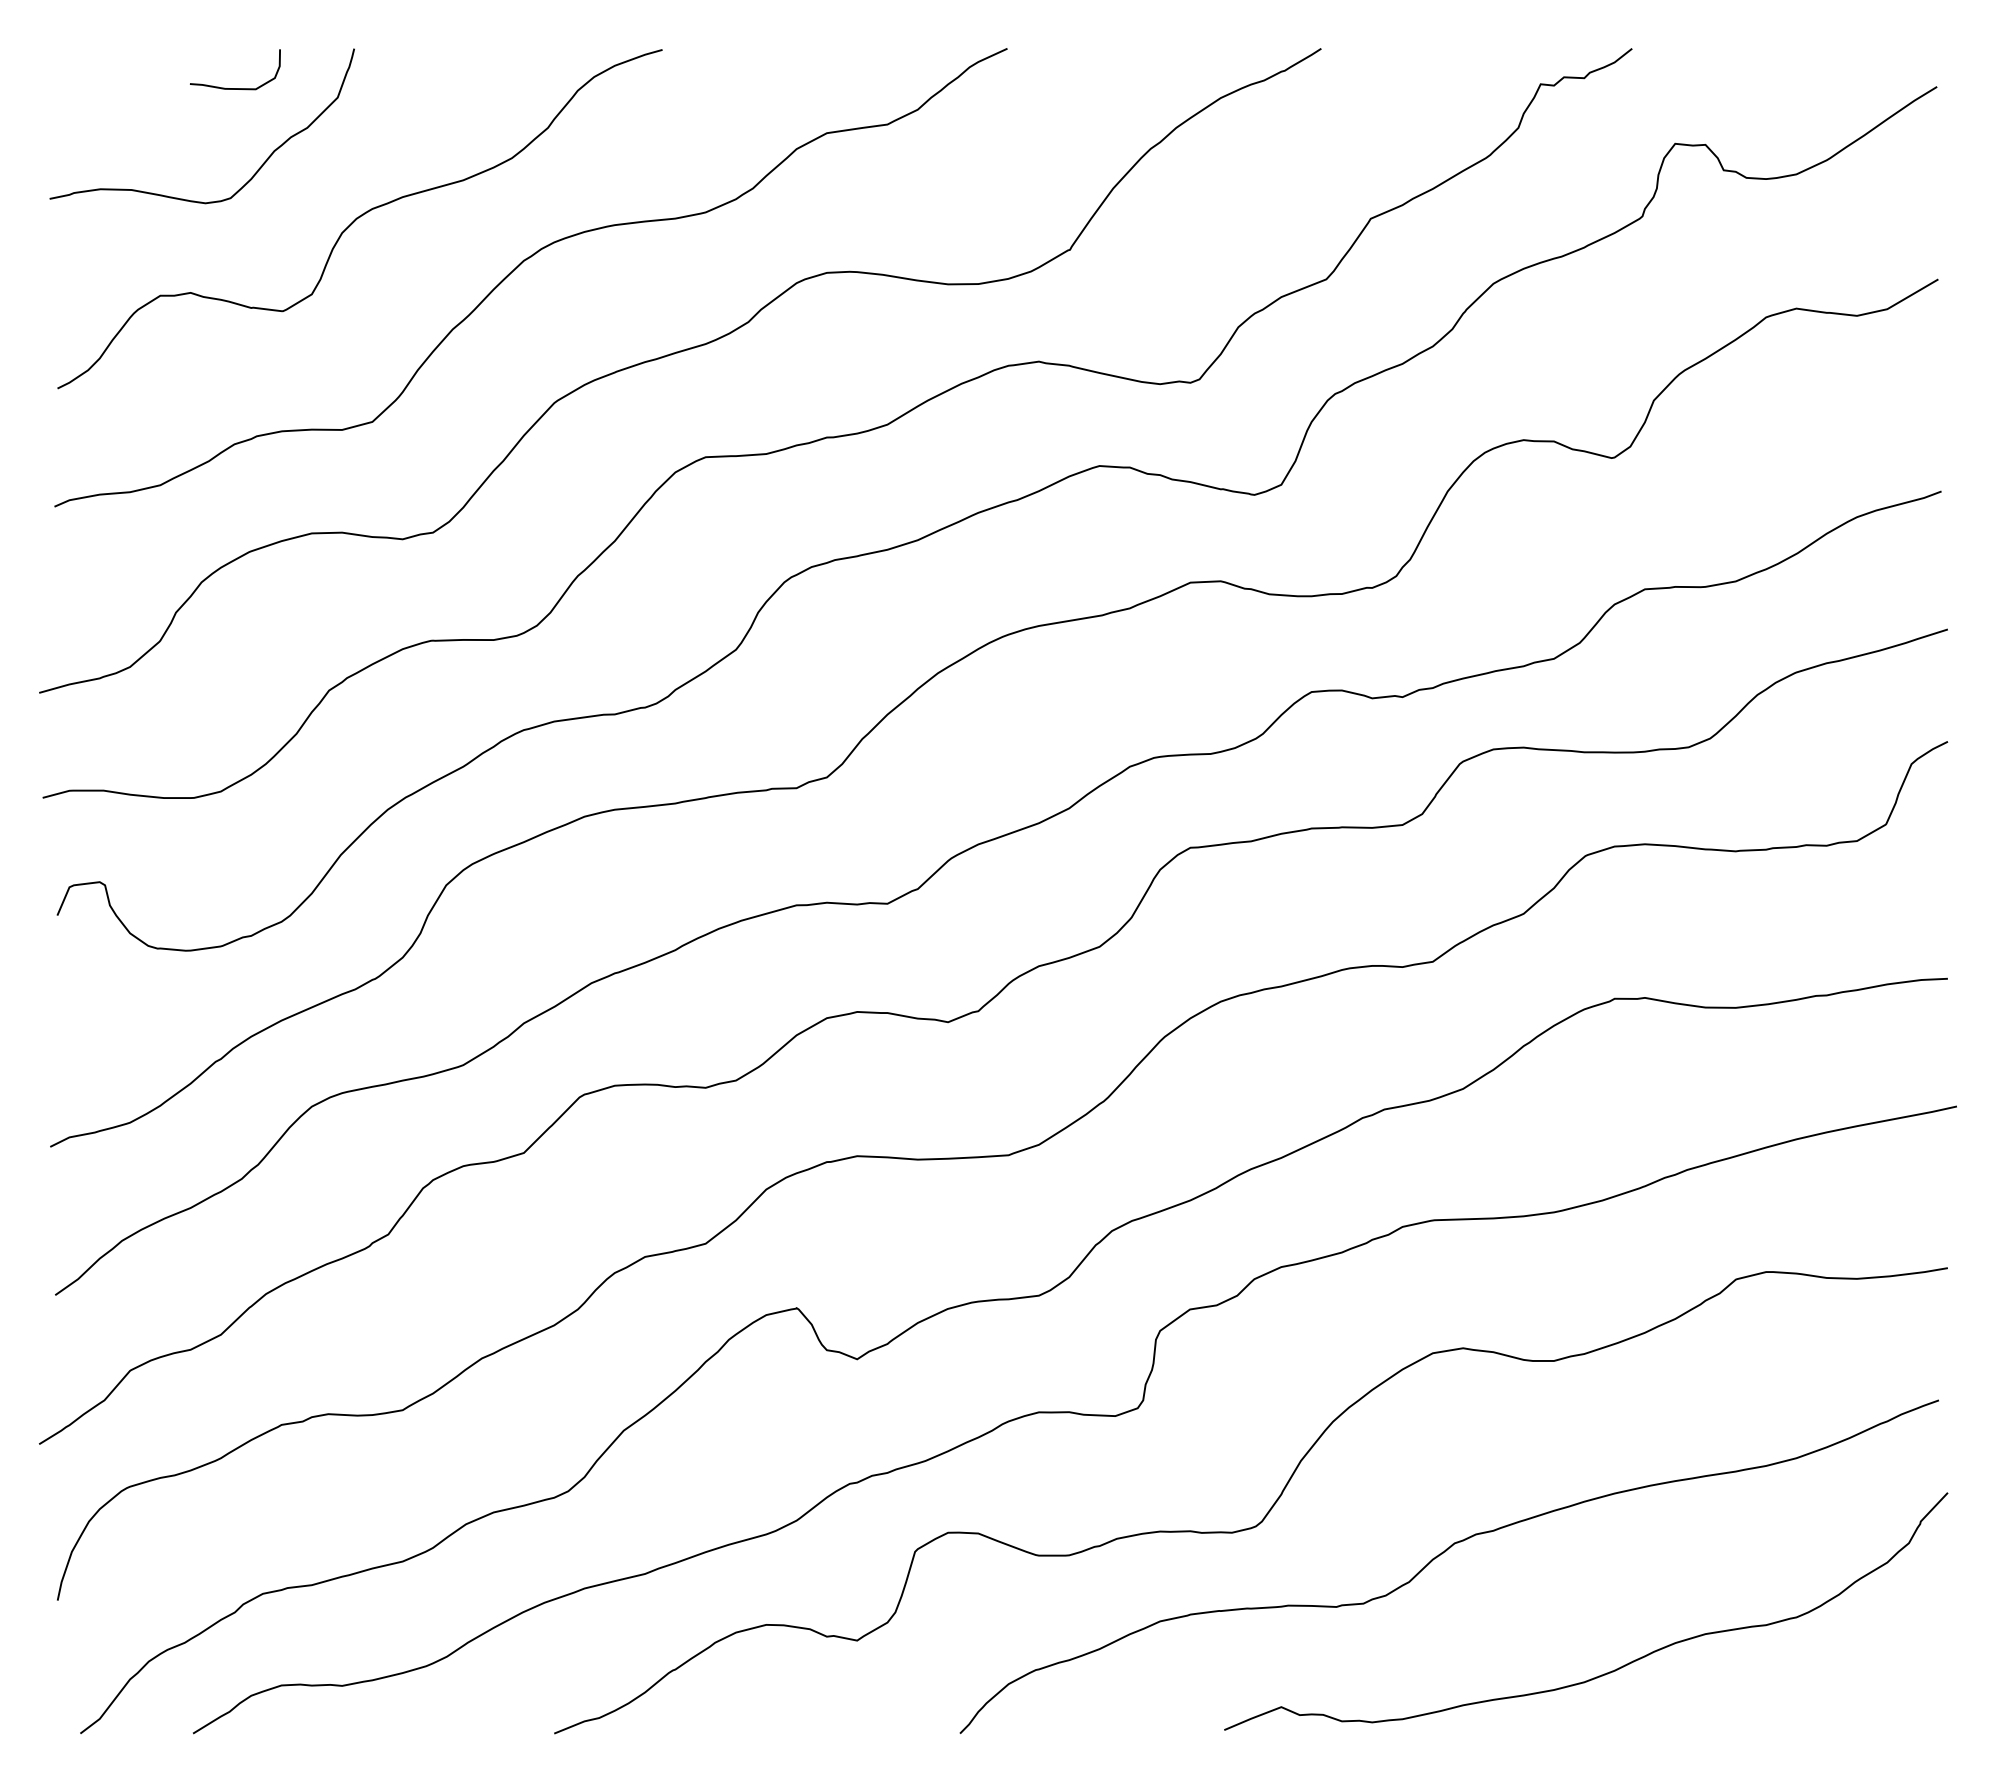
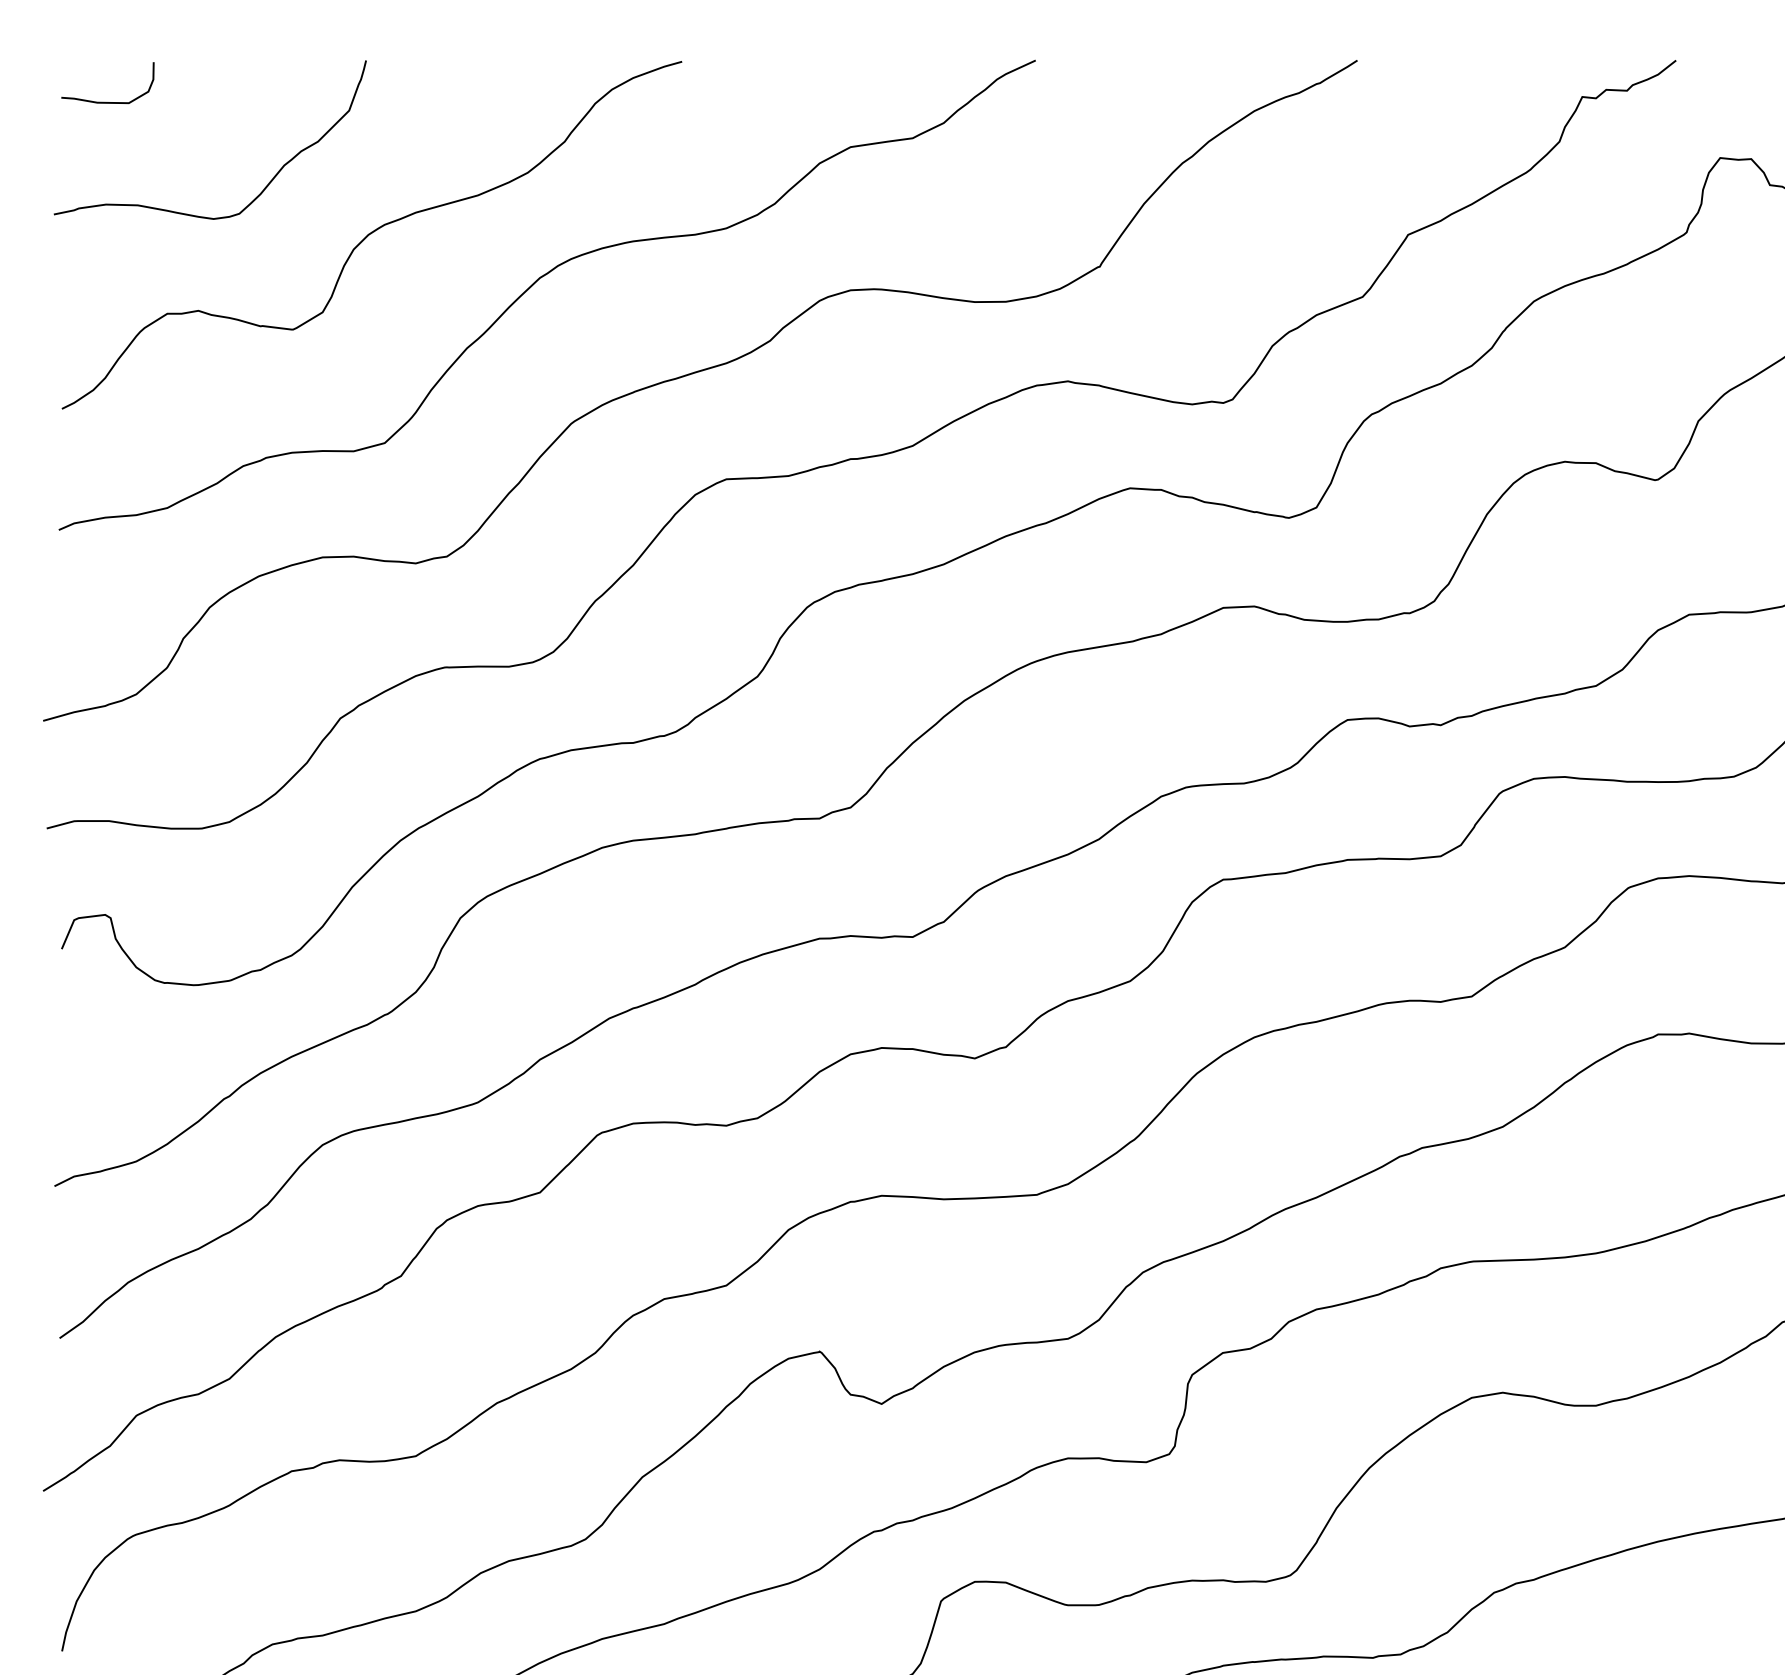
curve: (235, 88) -> (108, 102), moved

